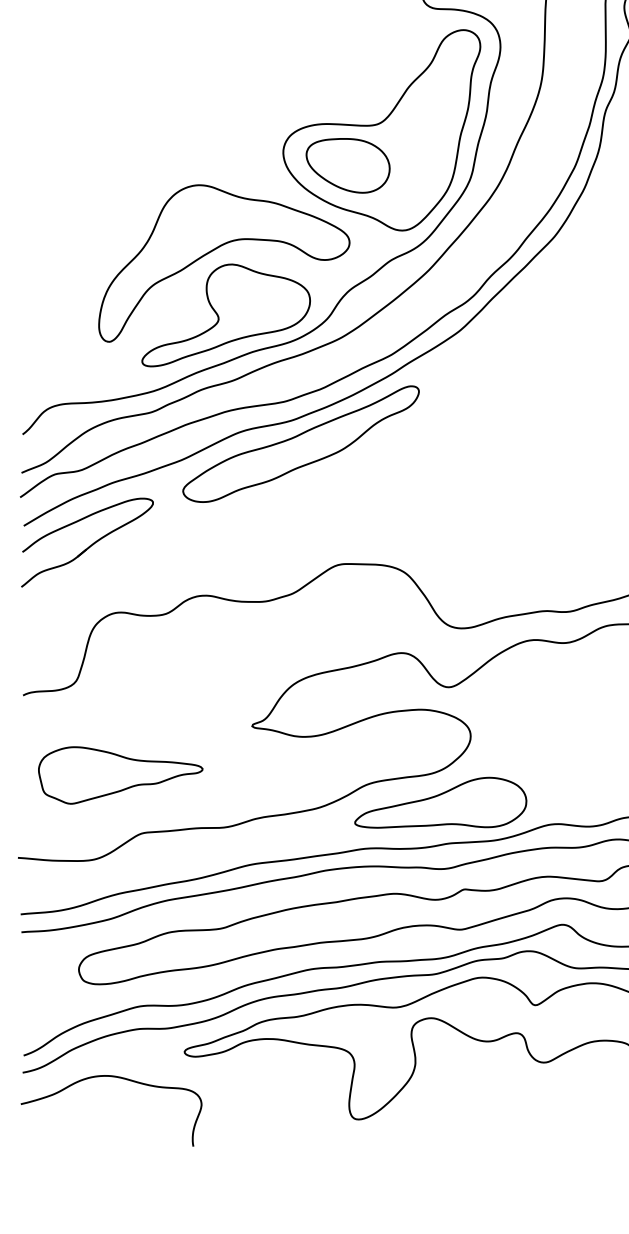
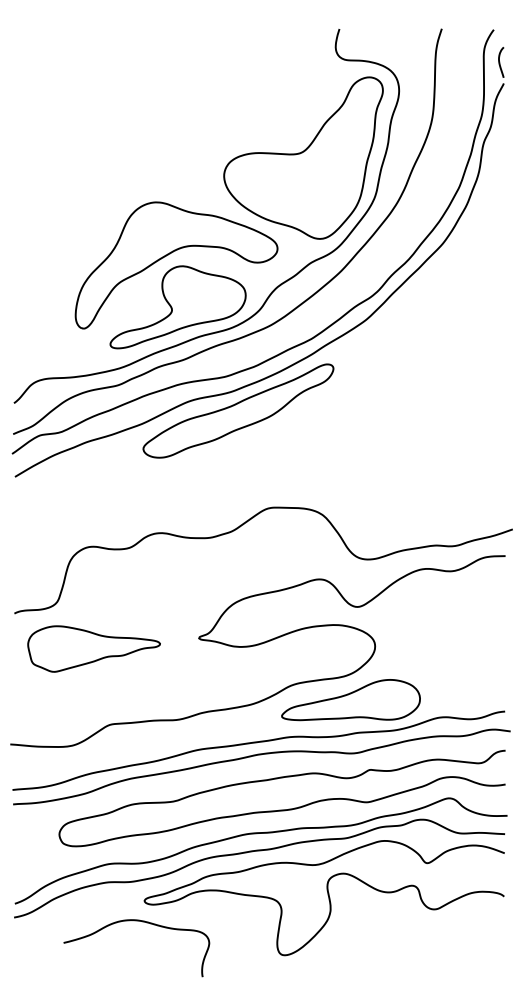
part: (348, 165) -> (276, 186), removed
part: (86, 542) -> (65, 490), removed
part: (119, 774) -> (93, 648), moved
curve: (118, 1078) -> (142, 922), moved

